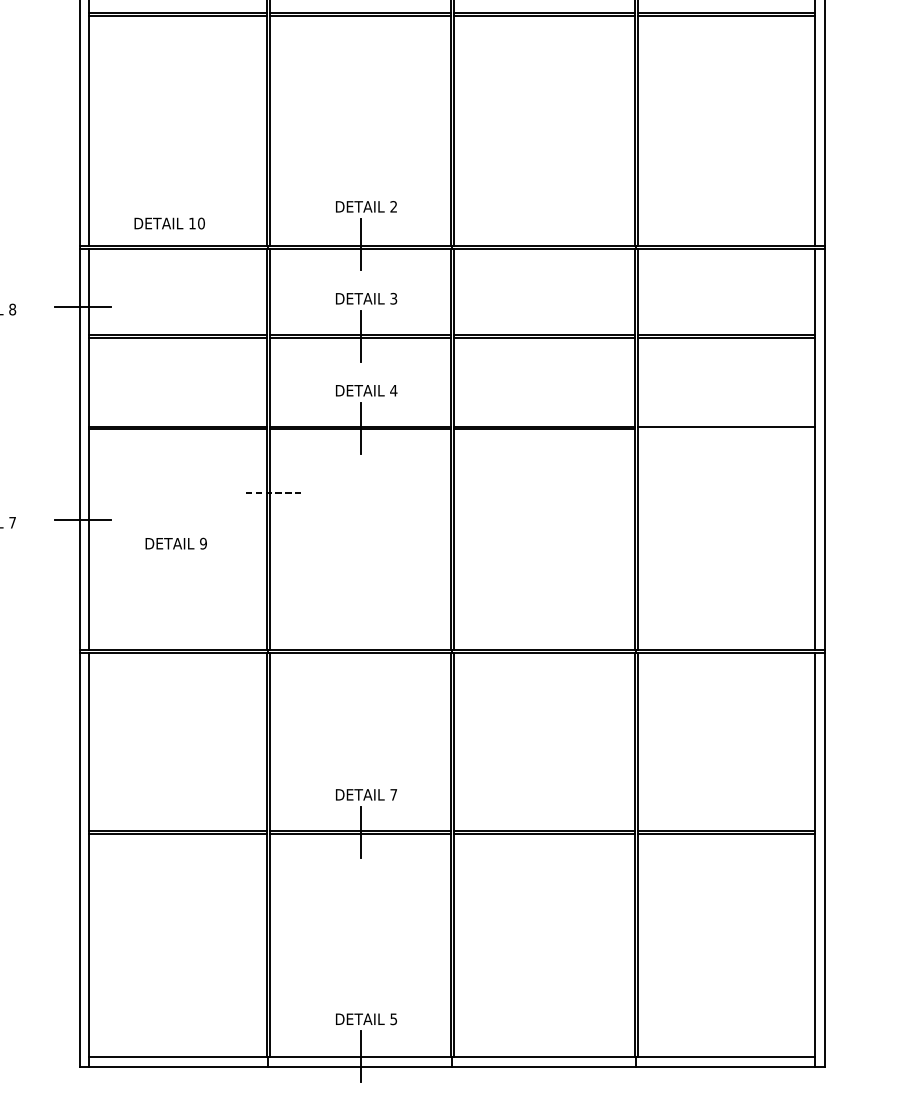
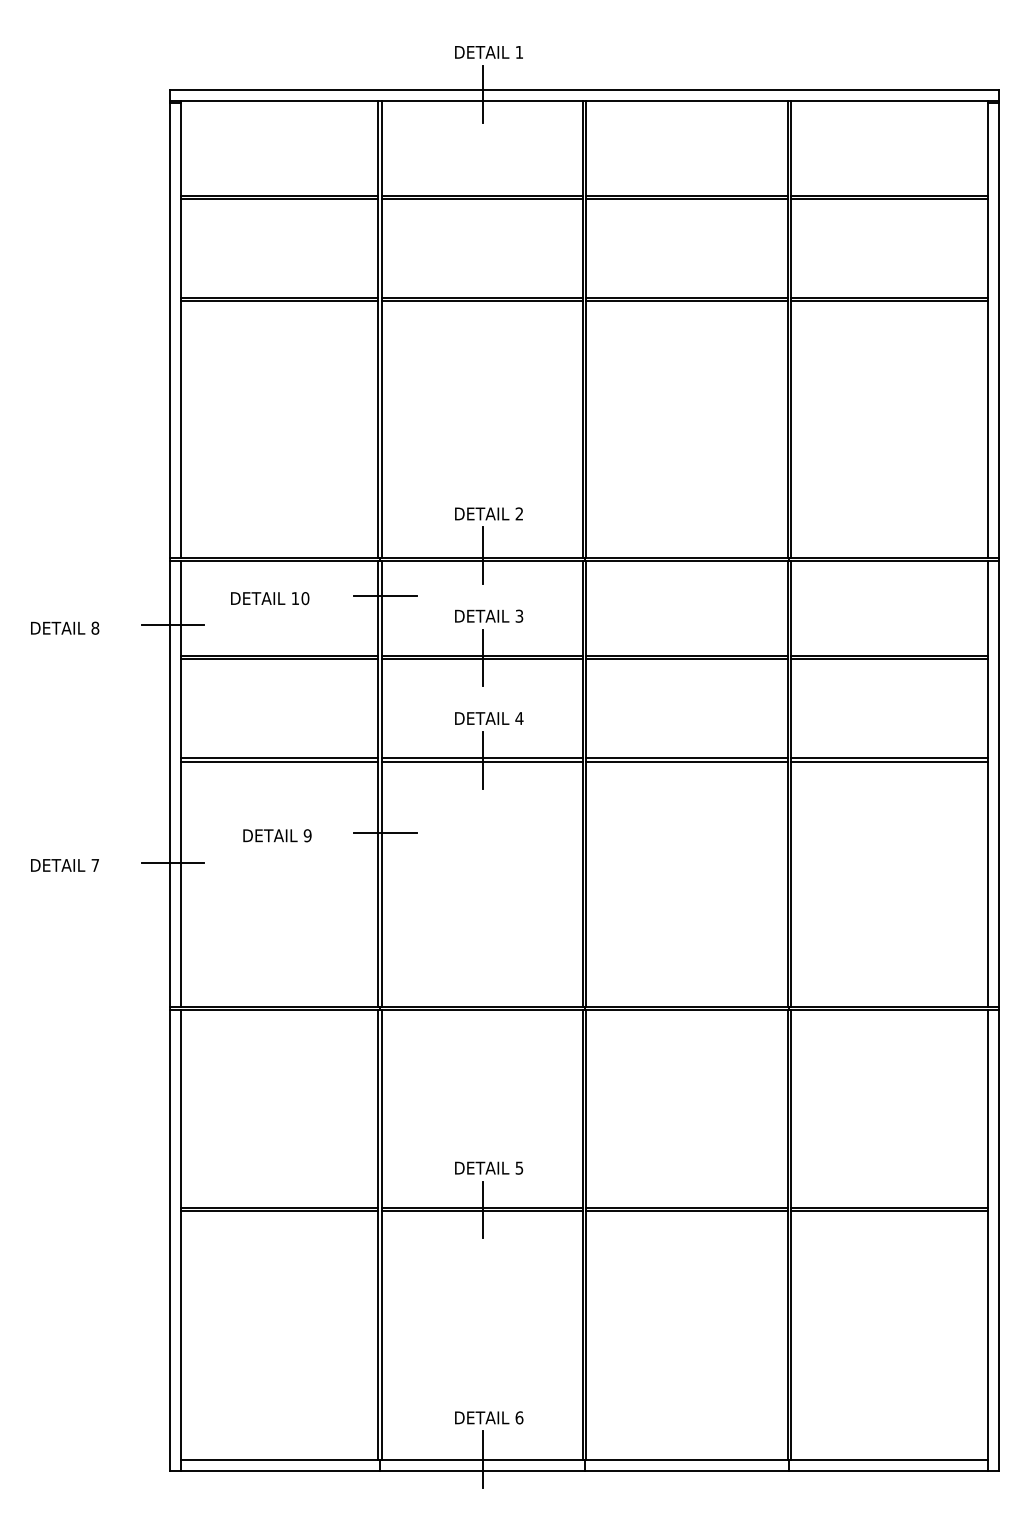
text: (170, 223) -> (270, 598), moved
line: (273, 280) -> (385, 595), added
line: (726, 429) -> (889, 761), added
line: (273, 493) -> (385, 832), dashed -> solid
text: (176, 543) -> (277, 835), moved
text: (393, 794) -> (519, 1167), 7 -> 5
text: (393, 1018) -> (519, 1417), 5 -> 6

